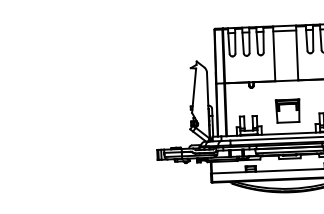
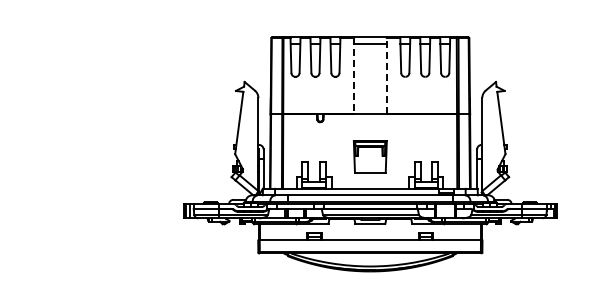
line: (297, 53) -> (386, 76), solid -> dashed
line: (274, 54) -> (354, 76), solid -> dashed

